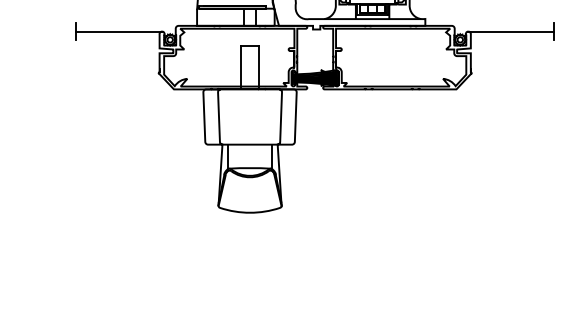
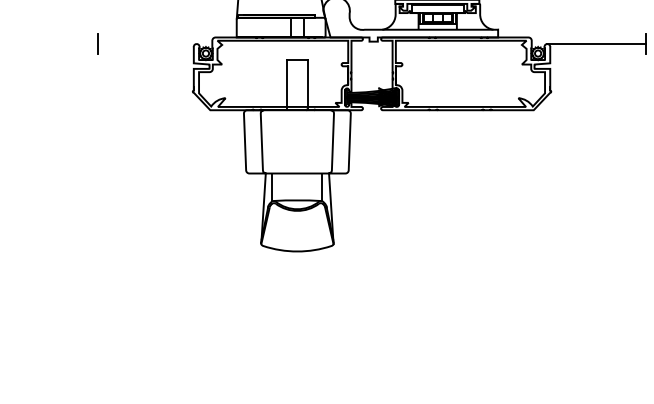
line: (119, 31) -> (147, 44), removed

